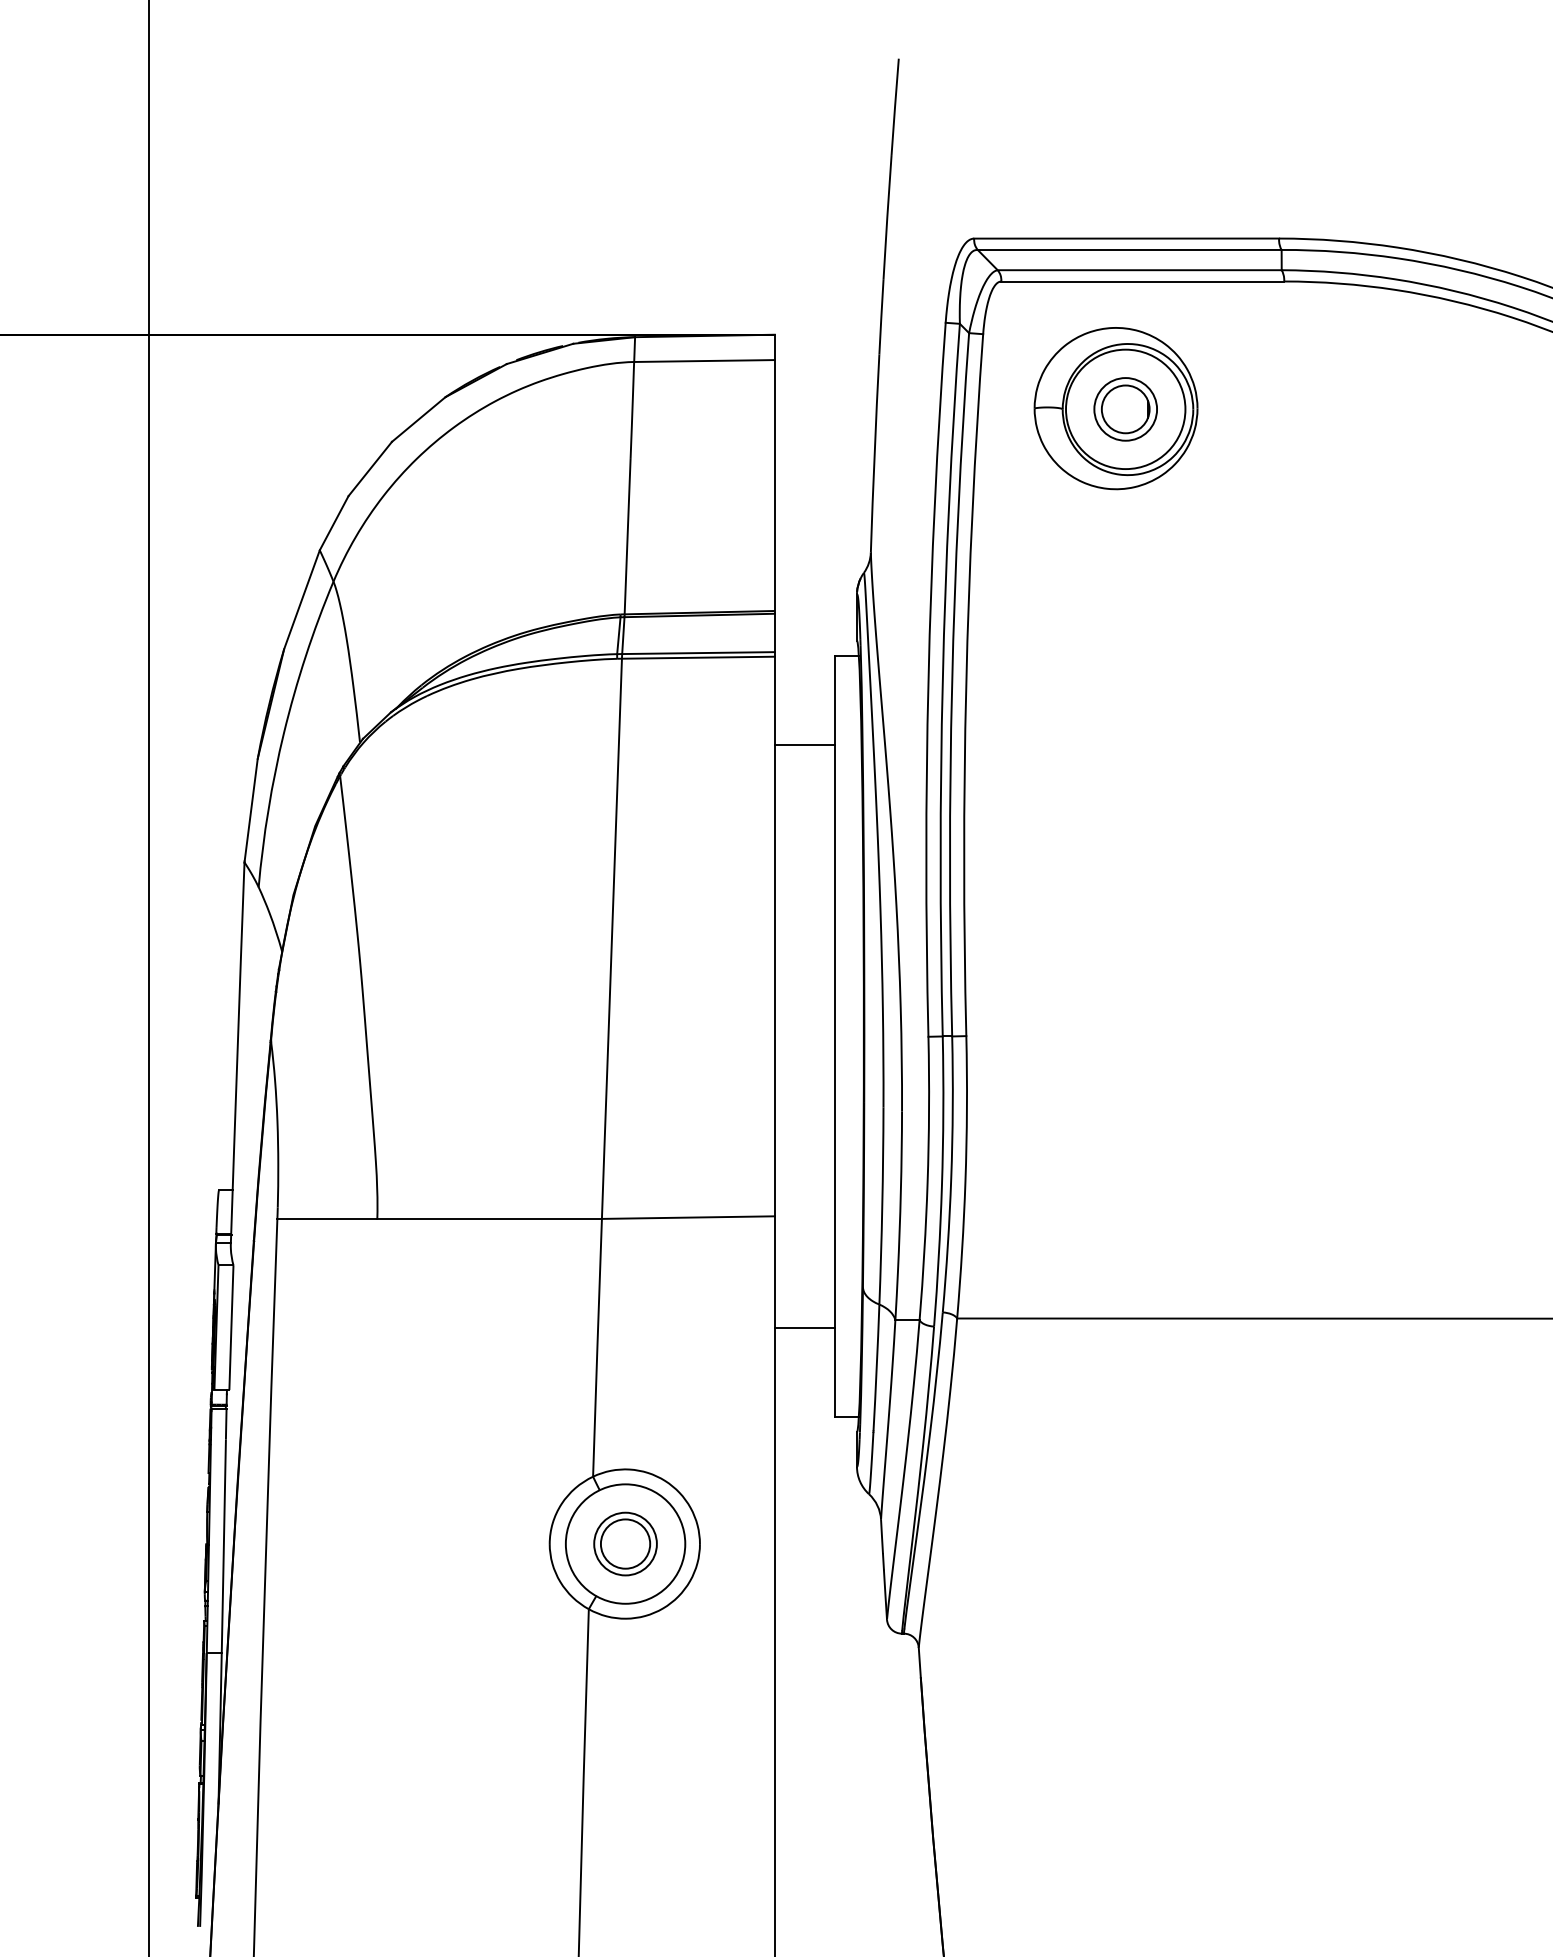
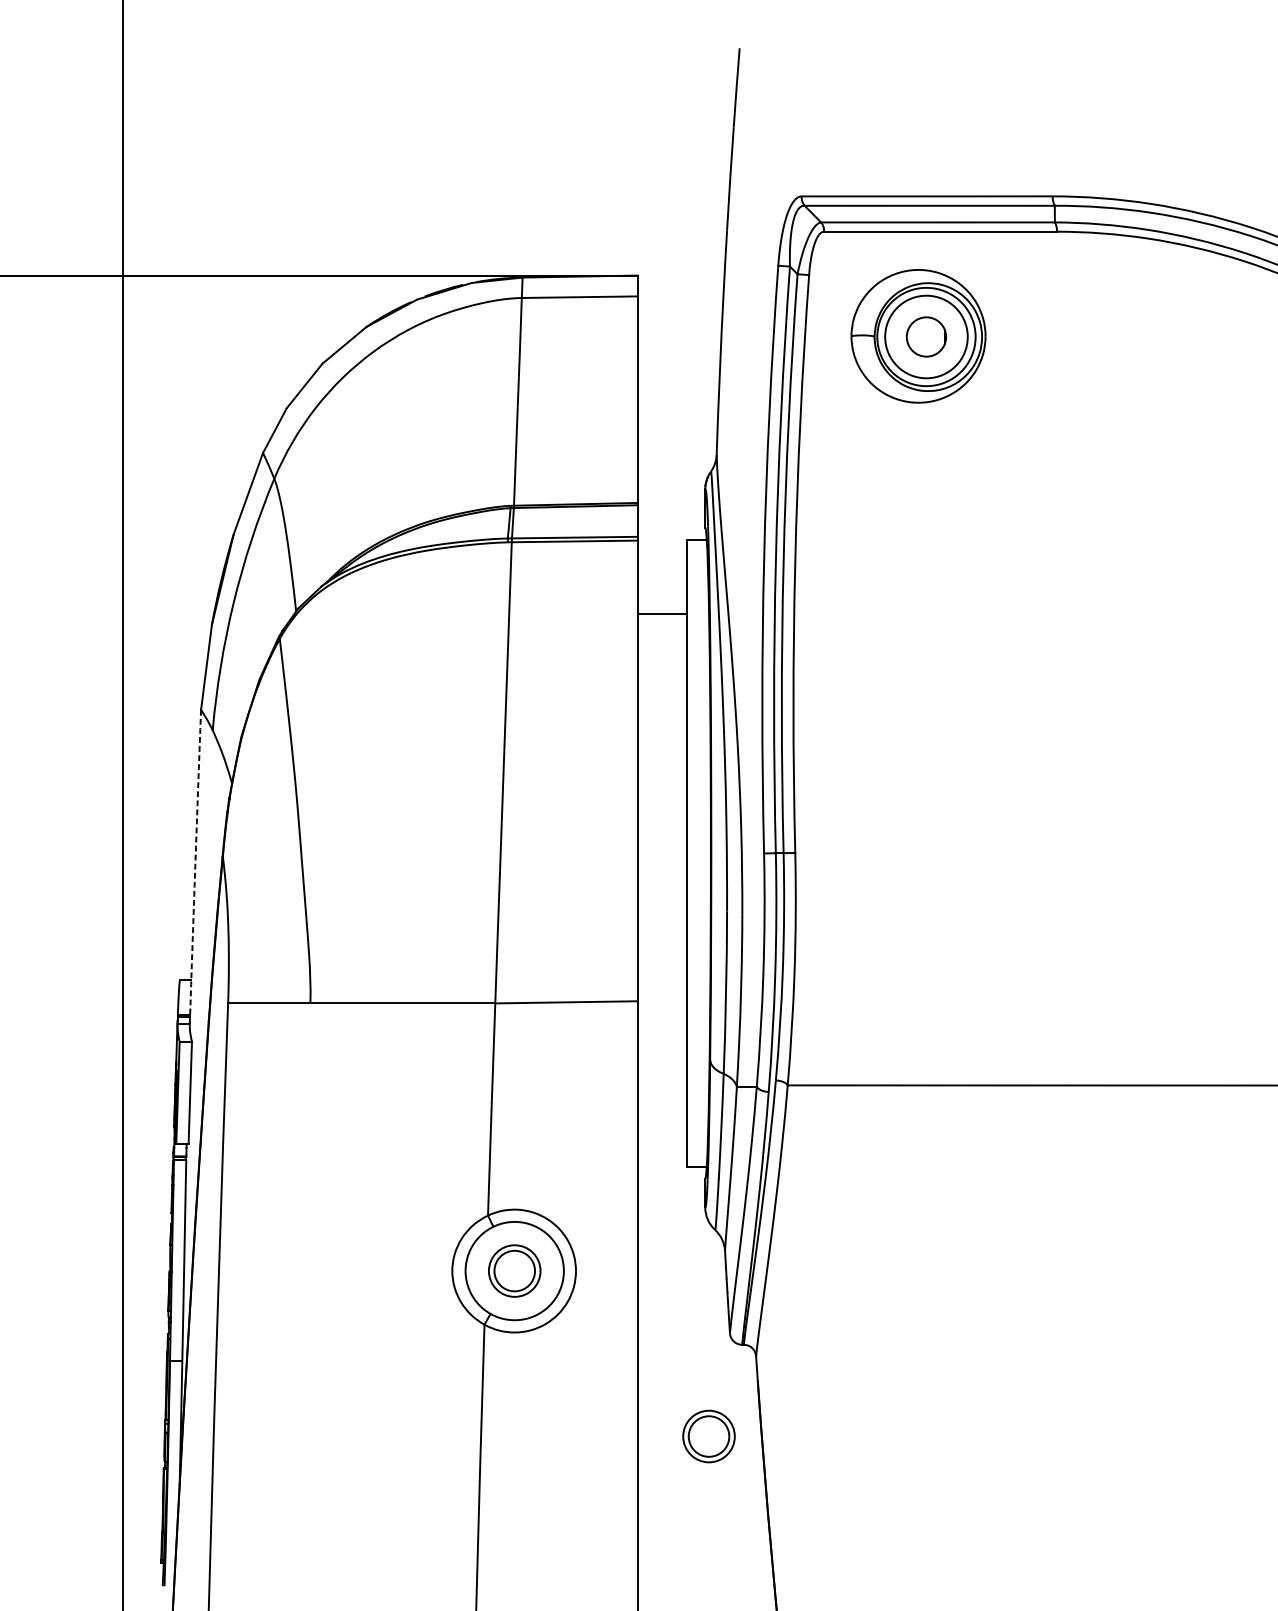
circle: (1125, 409) -> (926, 337), size x1.6
arc: (237, 1052) -> (195, 866), solid -> dashed
line: (804, 1327) -> (662, 1092), removed
part: (861, 1744) -> (708, 1436), added

